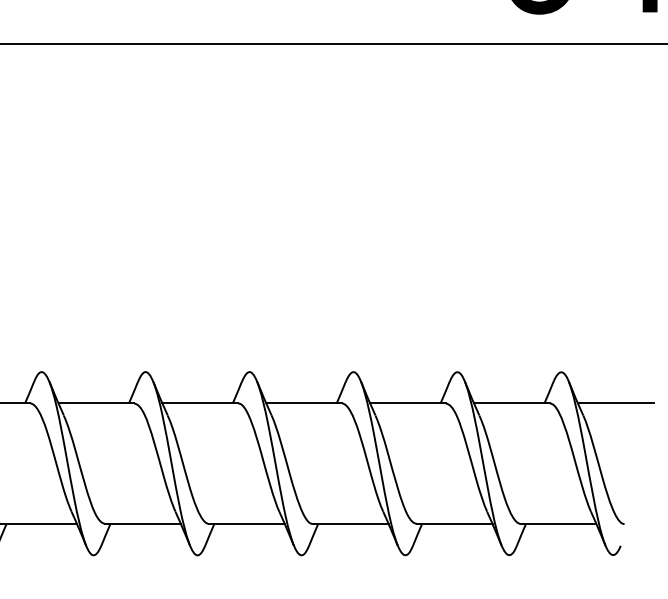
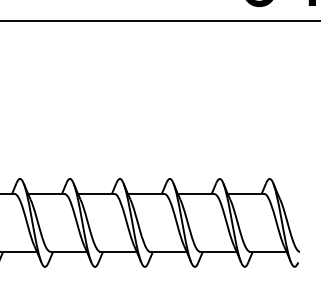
line: (614, 402) -> (295, 193), removed

